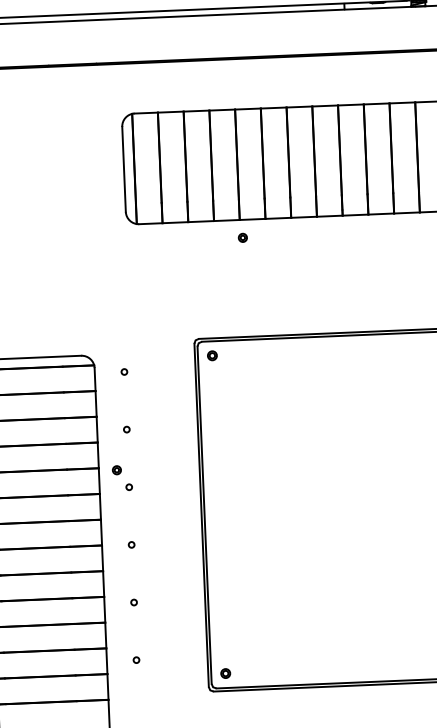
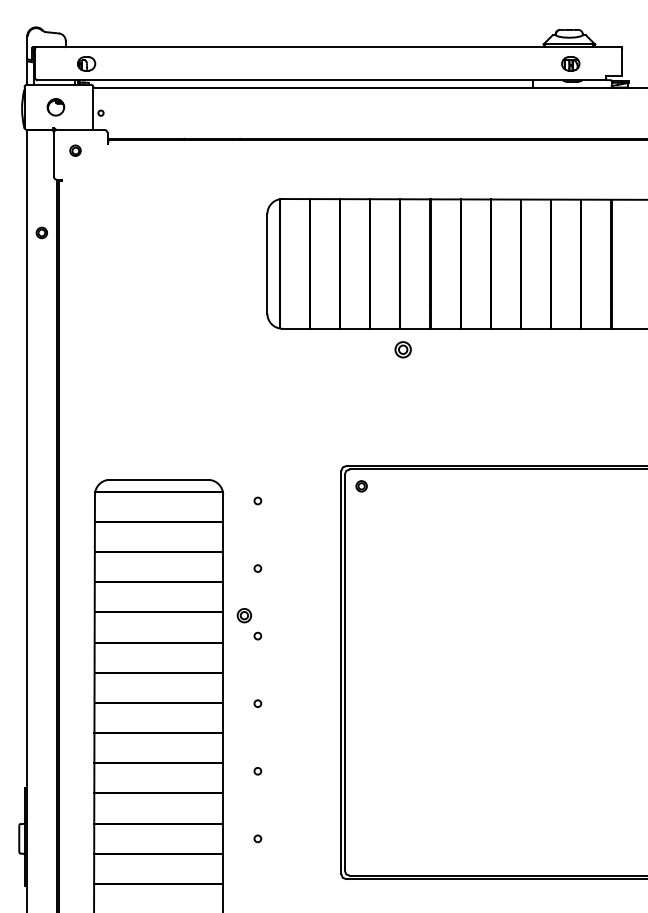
part: (242, 237) -> (402, 349), size x1.6
part: (116, 470) -> (243, 615), size x1.4
part: (225, 673) -> (361, 858), removed

